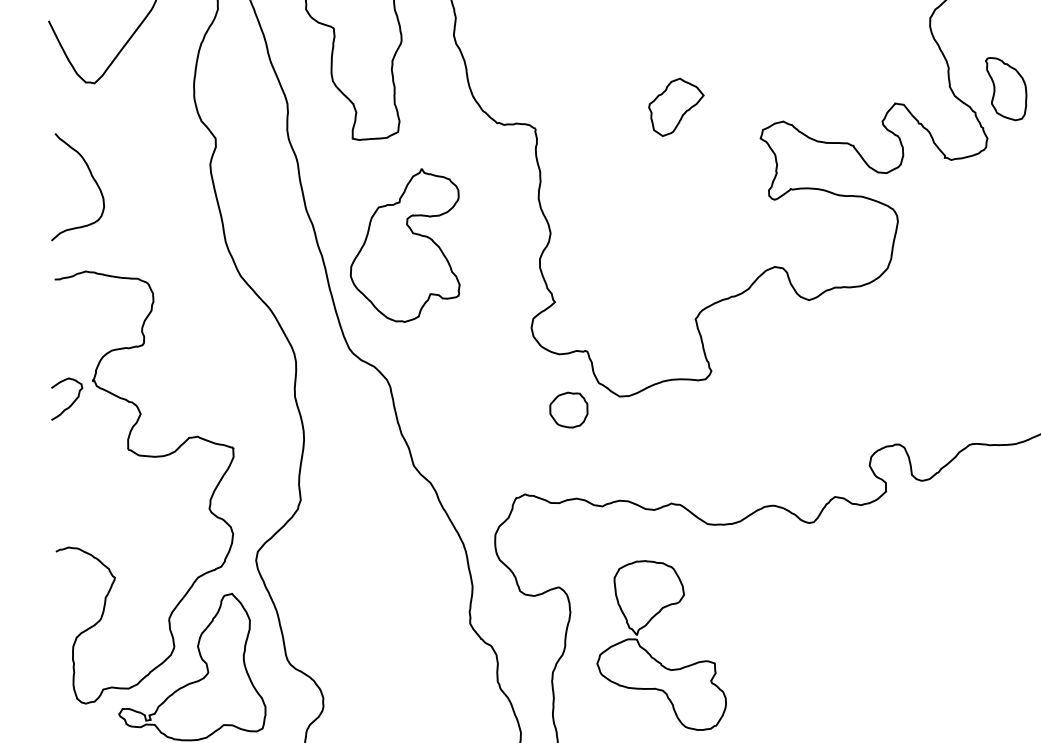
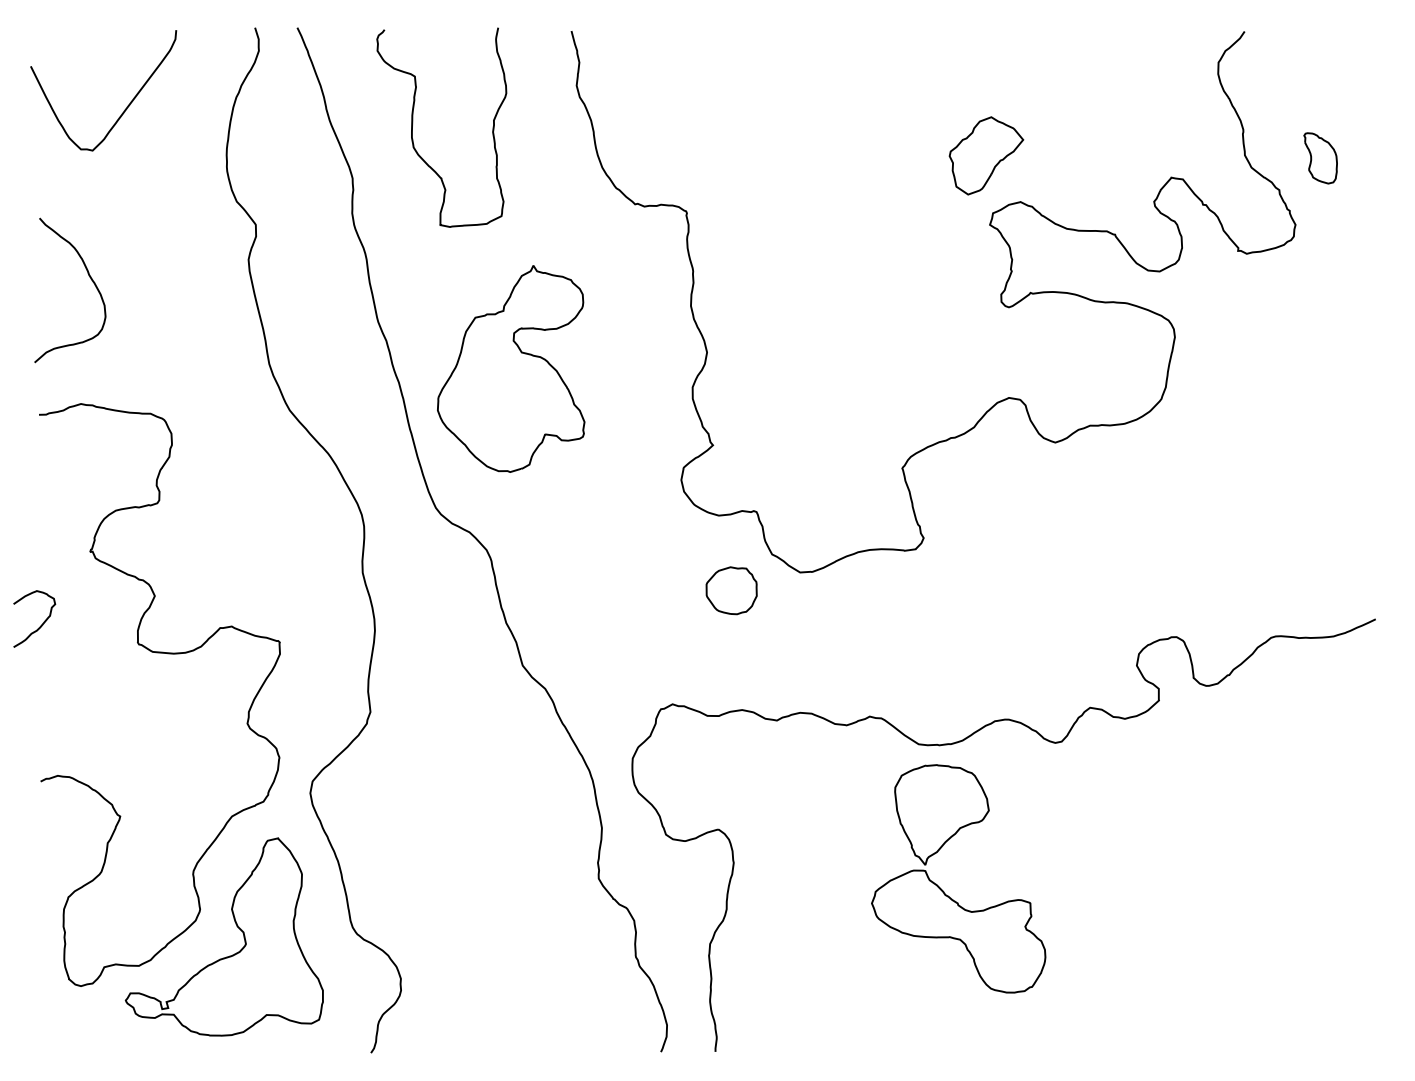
part: (1005, 89) -> (1320, 158), size x0.6
part: (676, 107) -> (986, 155), moved
curve: (72, 403) -> (41, 624), moved
part: (651, 654) -> (944, 891), moved

